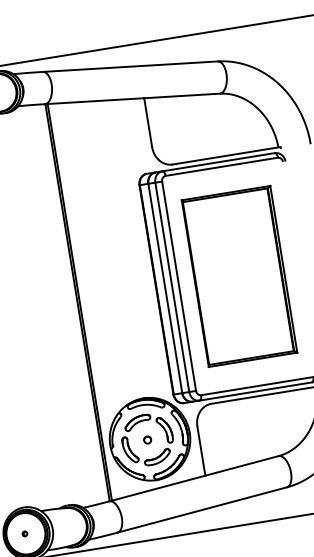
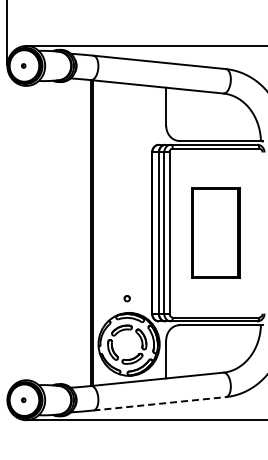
part: (240, 275) -> (216, 232), size x0.7
part: (146, 439) -> (126, 298), moved
line: (201, 509) -> (159, 403), solid -> dashed

